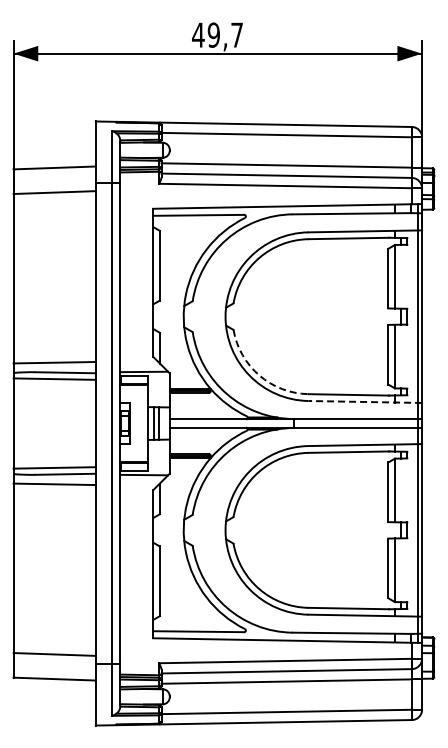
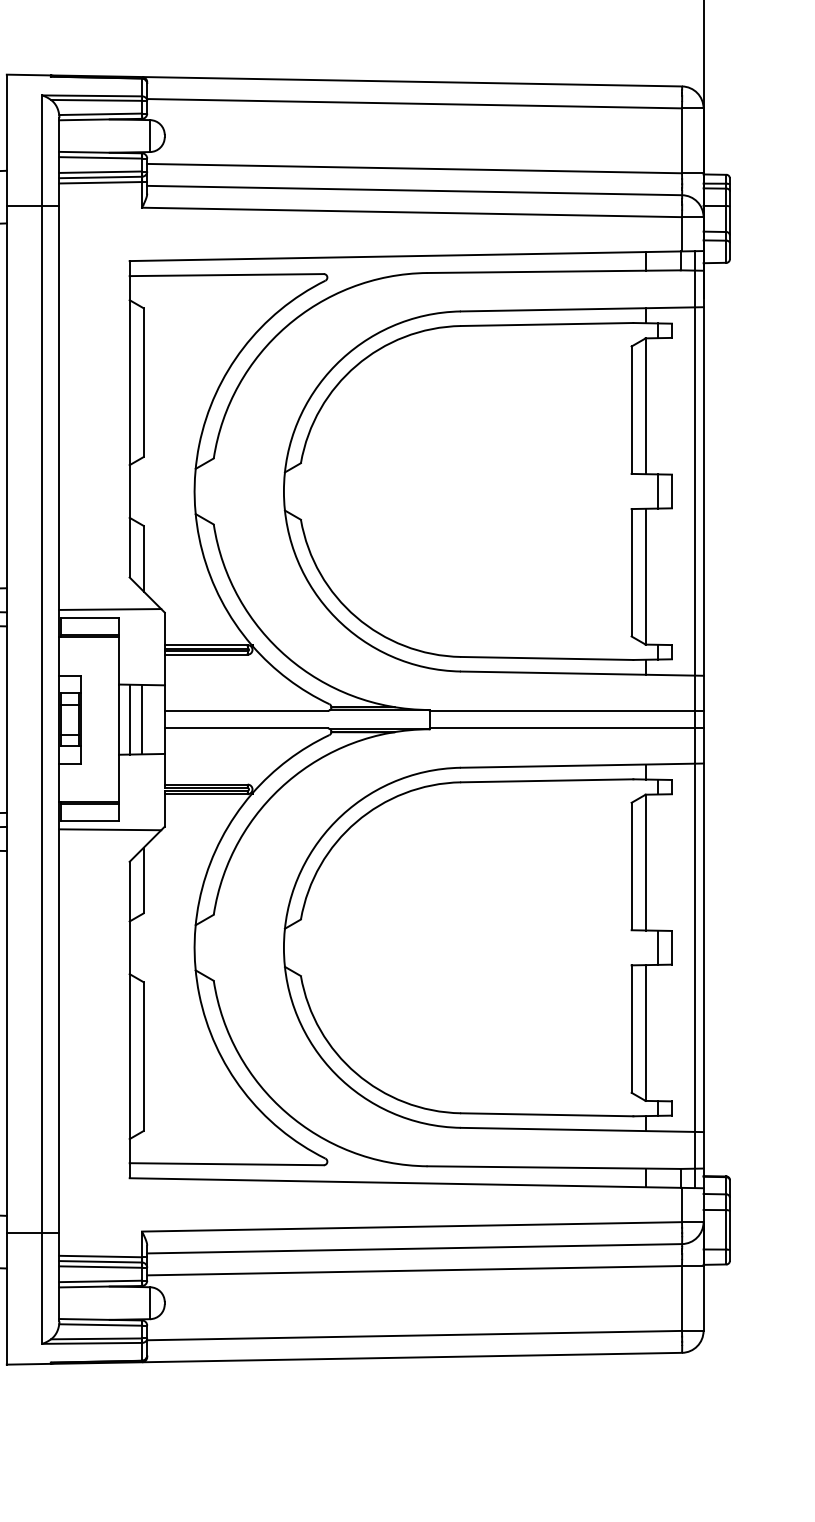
arc: (259, 375) -> (356, 617), dashed -> solid
line: (365, 401) -> (582, 672), dashed -> solid

